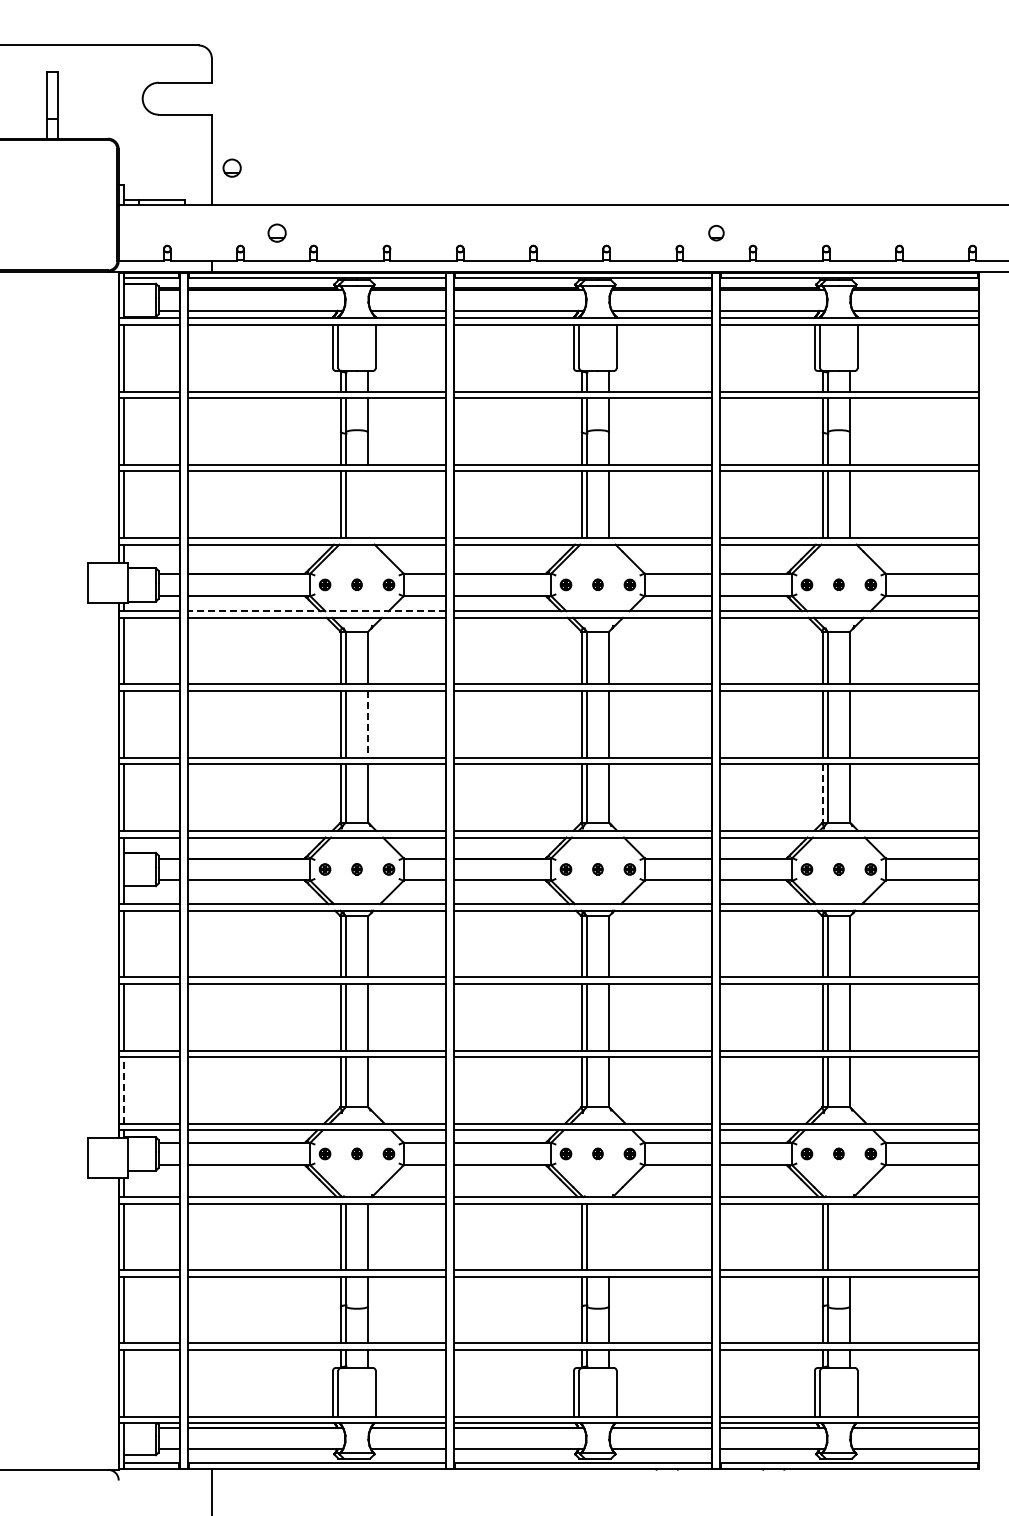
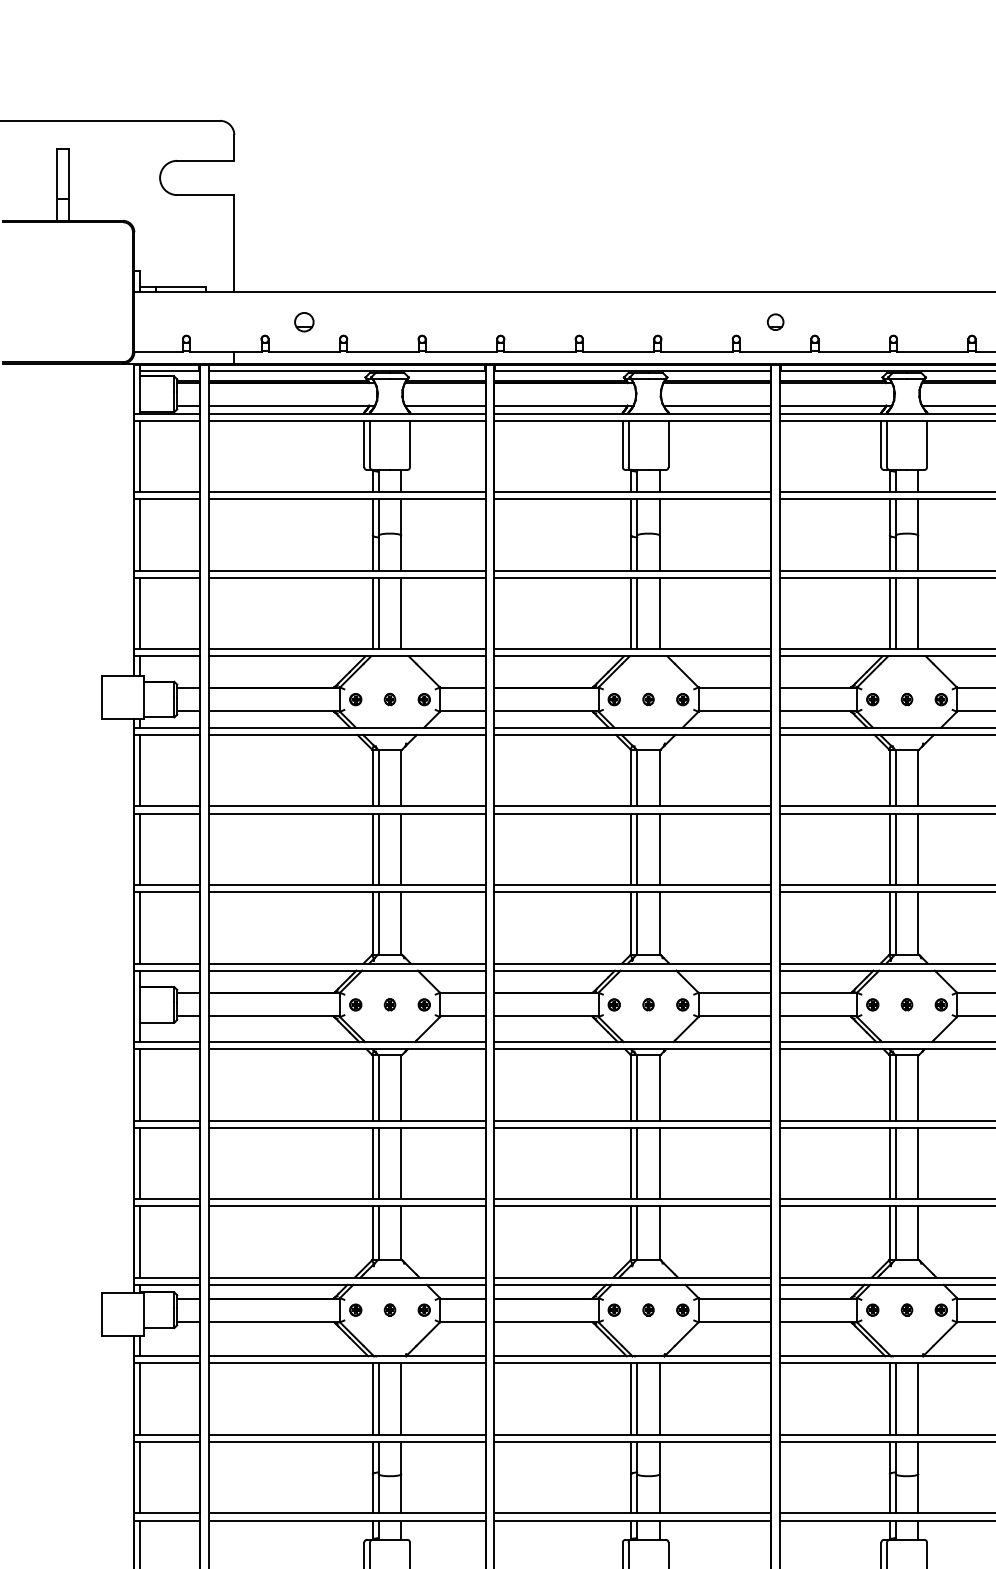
part: (231, 167) -> (255, 251), removed
line: (367, 504) -> (401, 613), added
line: (316, 611) -> (346, 728), dashed -> solid
line: (367, 724) -> (401, 849), dashed -> solid
line: (822, 794) -> (889, 924), dashed -> solid
line: (124, 1089) -> (140, 1240), dashed -> solid
line: (608, 1236) -> (659, 1398), added
line: (849, 1236) -> (918, 1398), added

